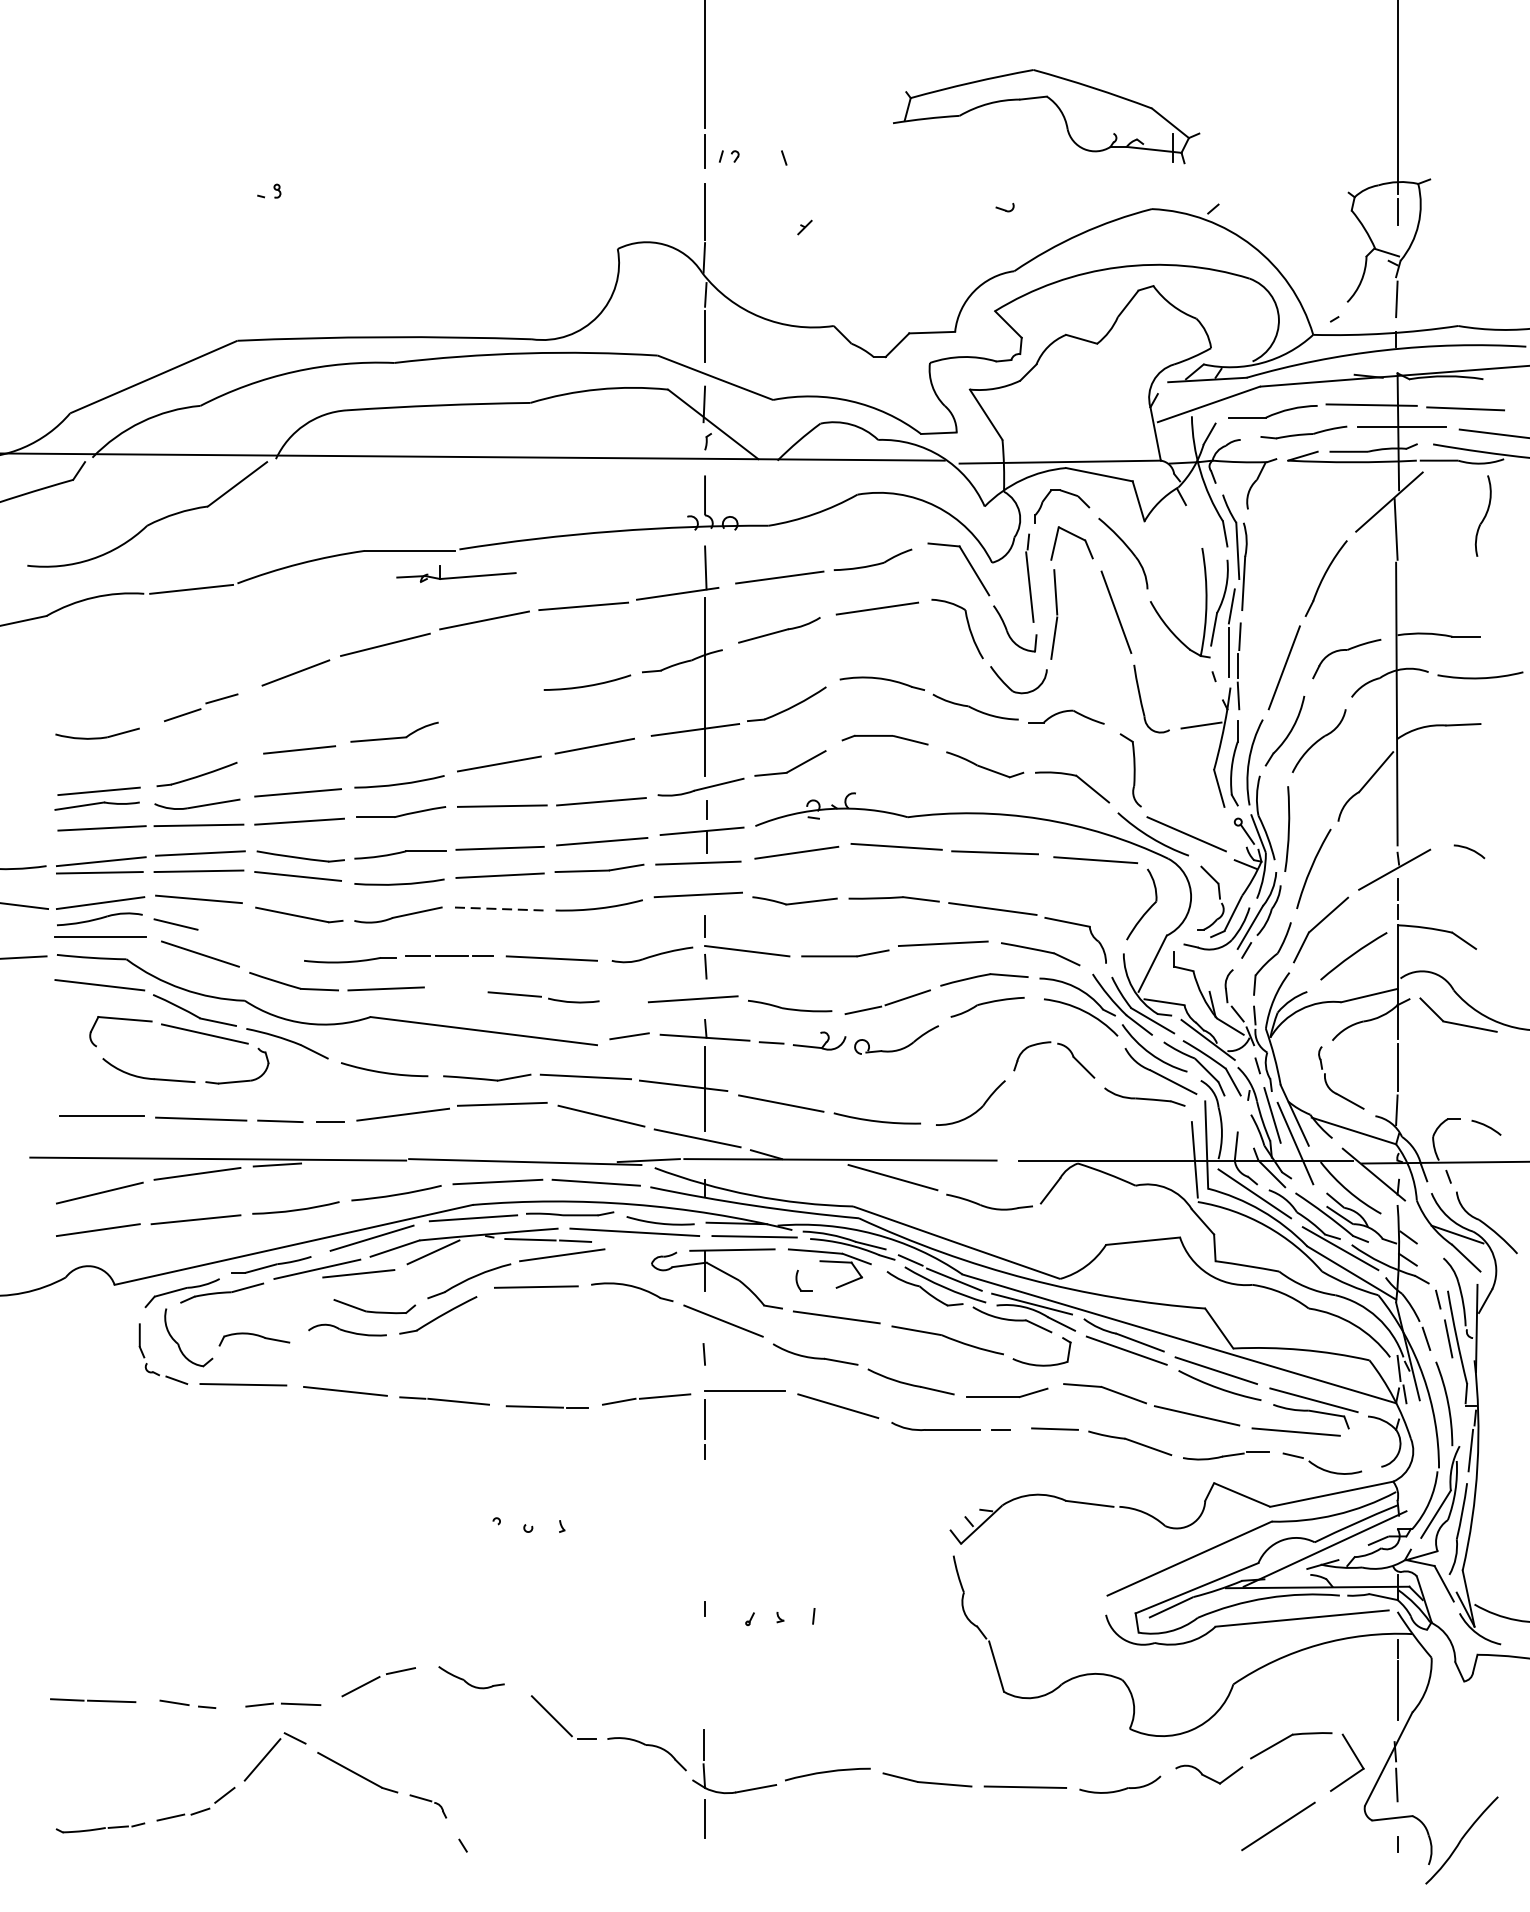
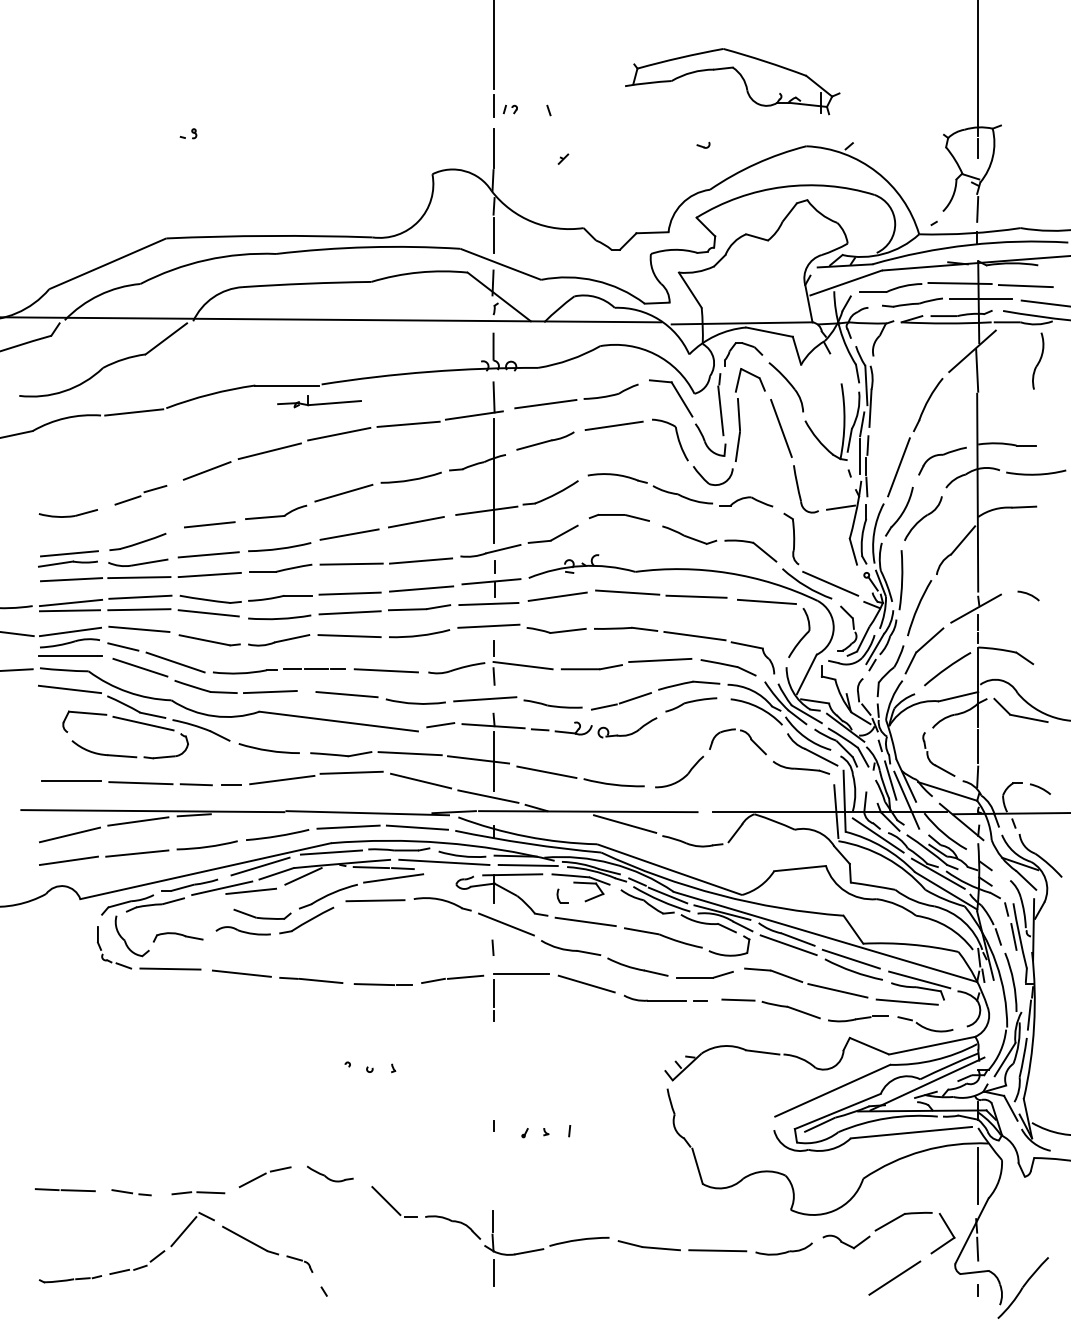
line: (490, 703) -> (343, 492), added
line: (500, 909) -> (350, 636), dashed -> solid
line: (250, 946) -> (175, 662), added
part: (543, 996) -> (380, 697), size x1.67

